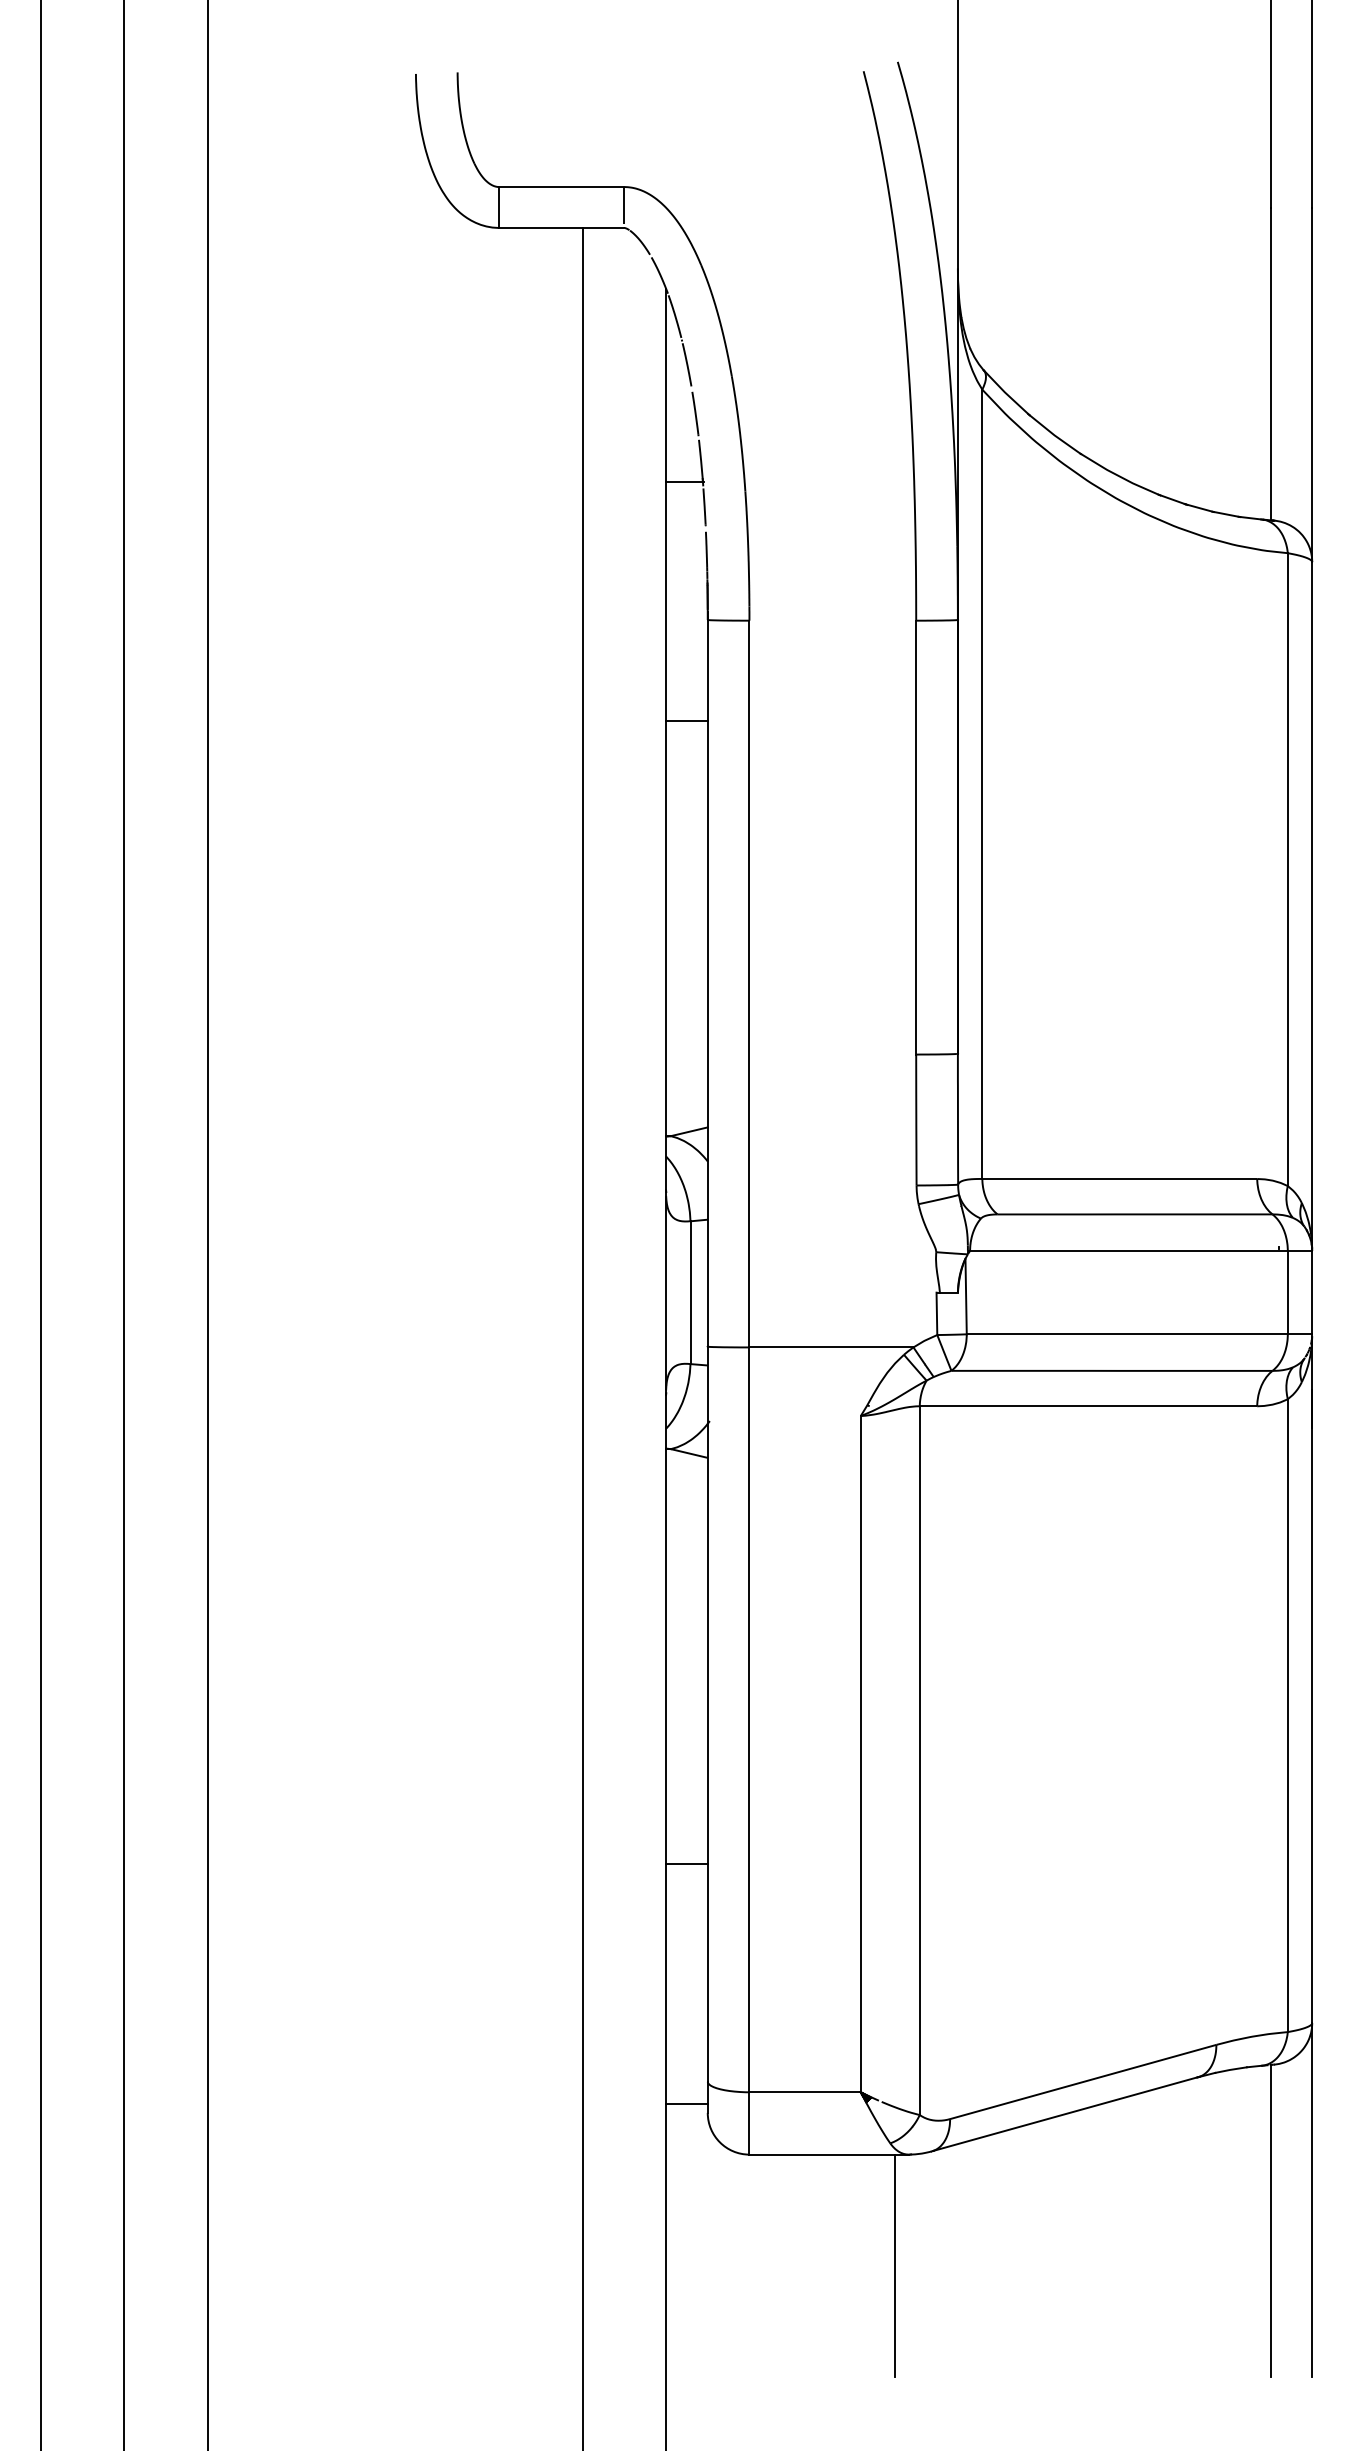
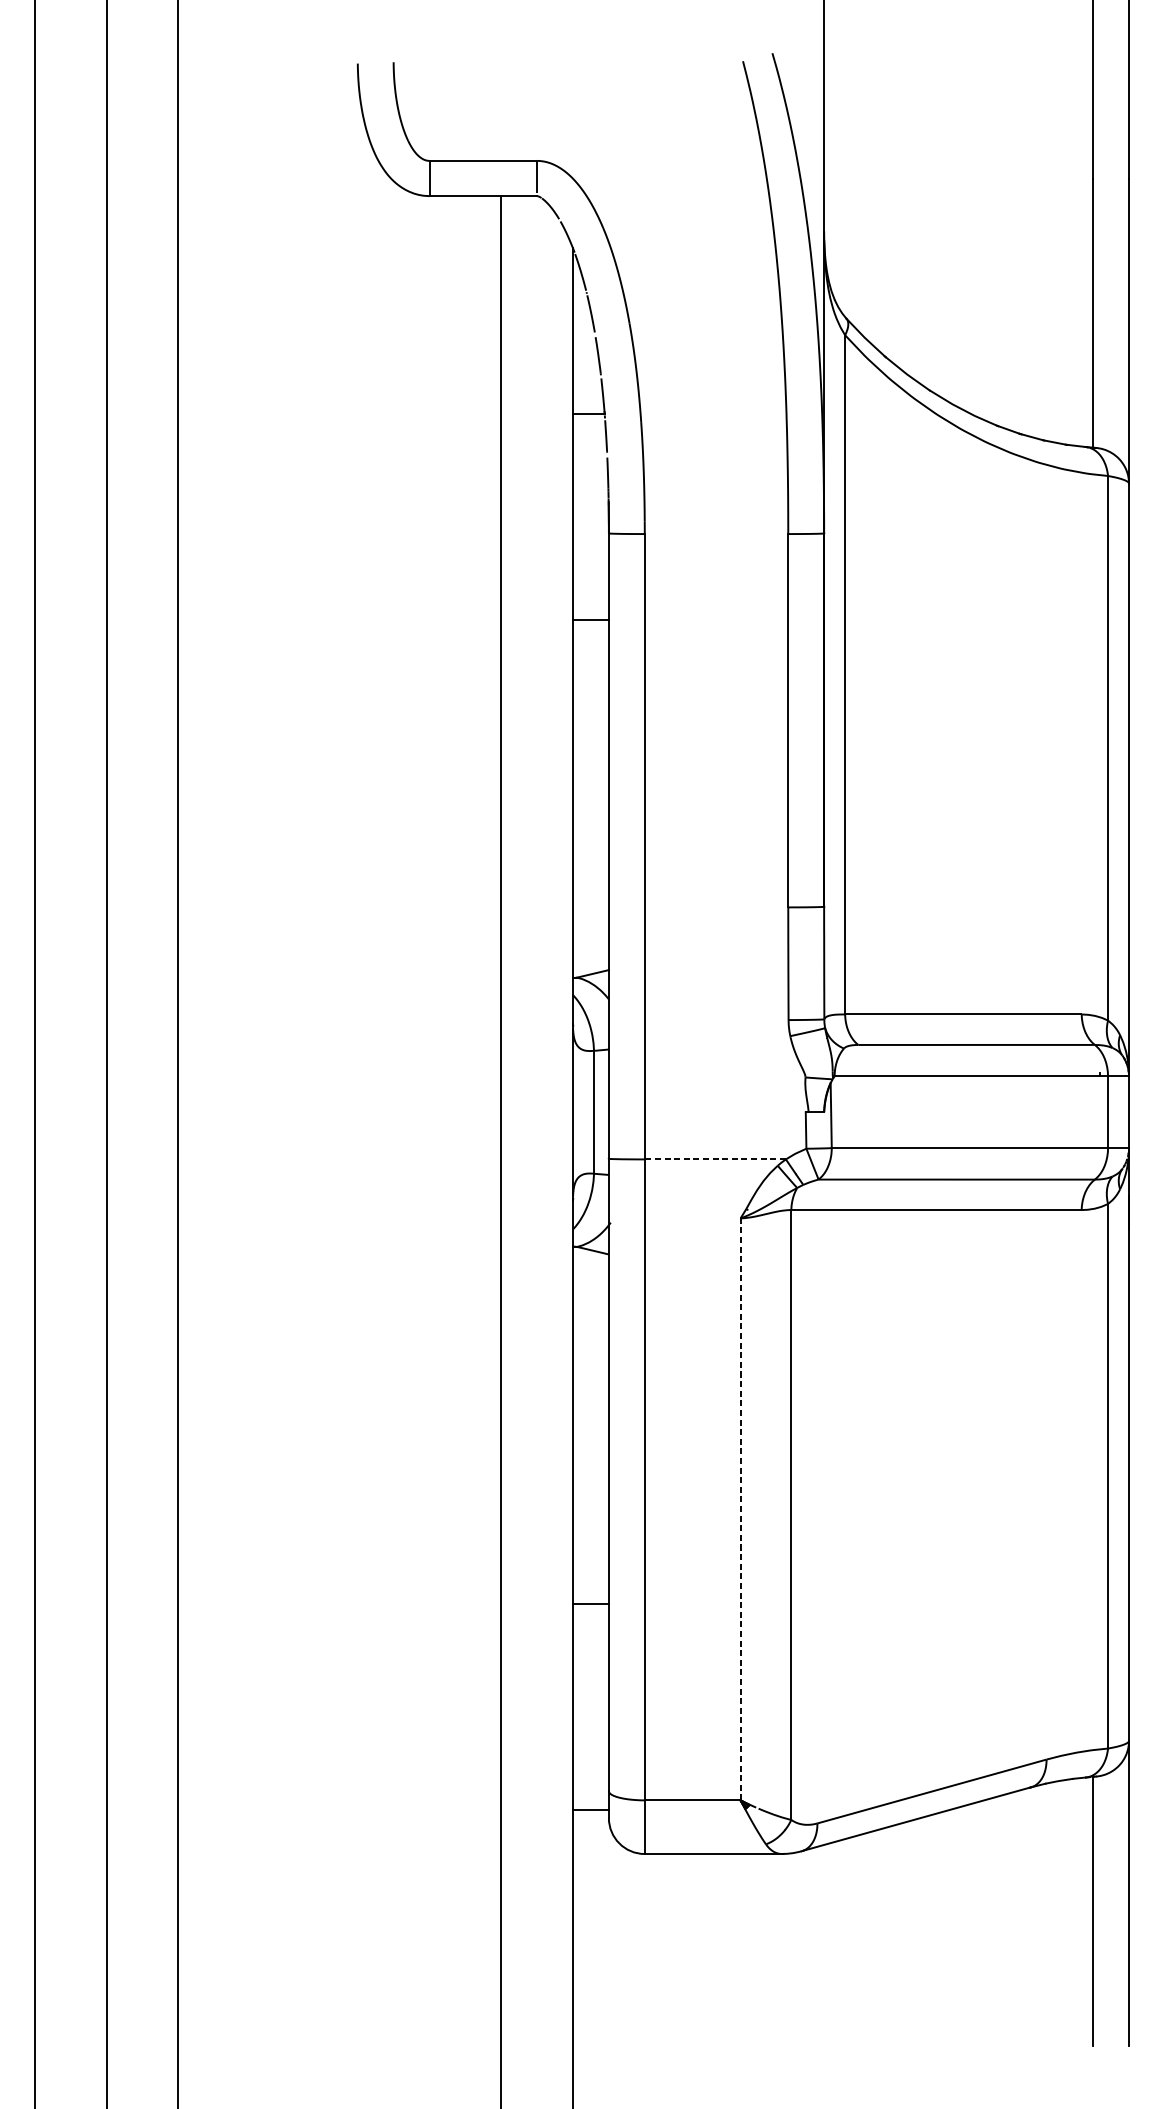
line: (830, 1347) -> (714, 1159), solid -> dashed
line: (860, 1753) -> (740, 1508), solid -> dashed
line: (895, 2265) -> (770, 1949), removed

